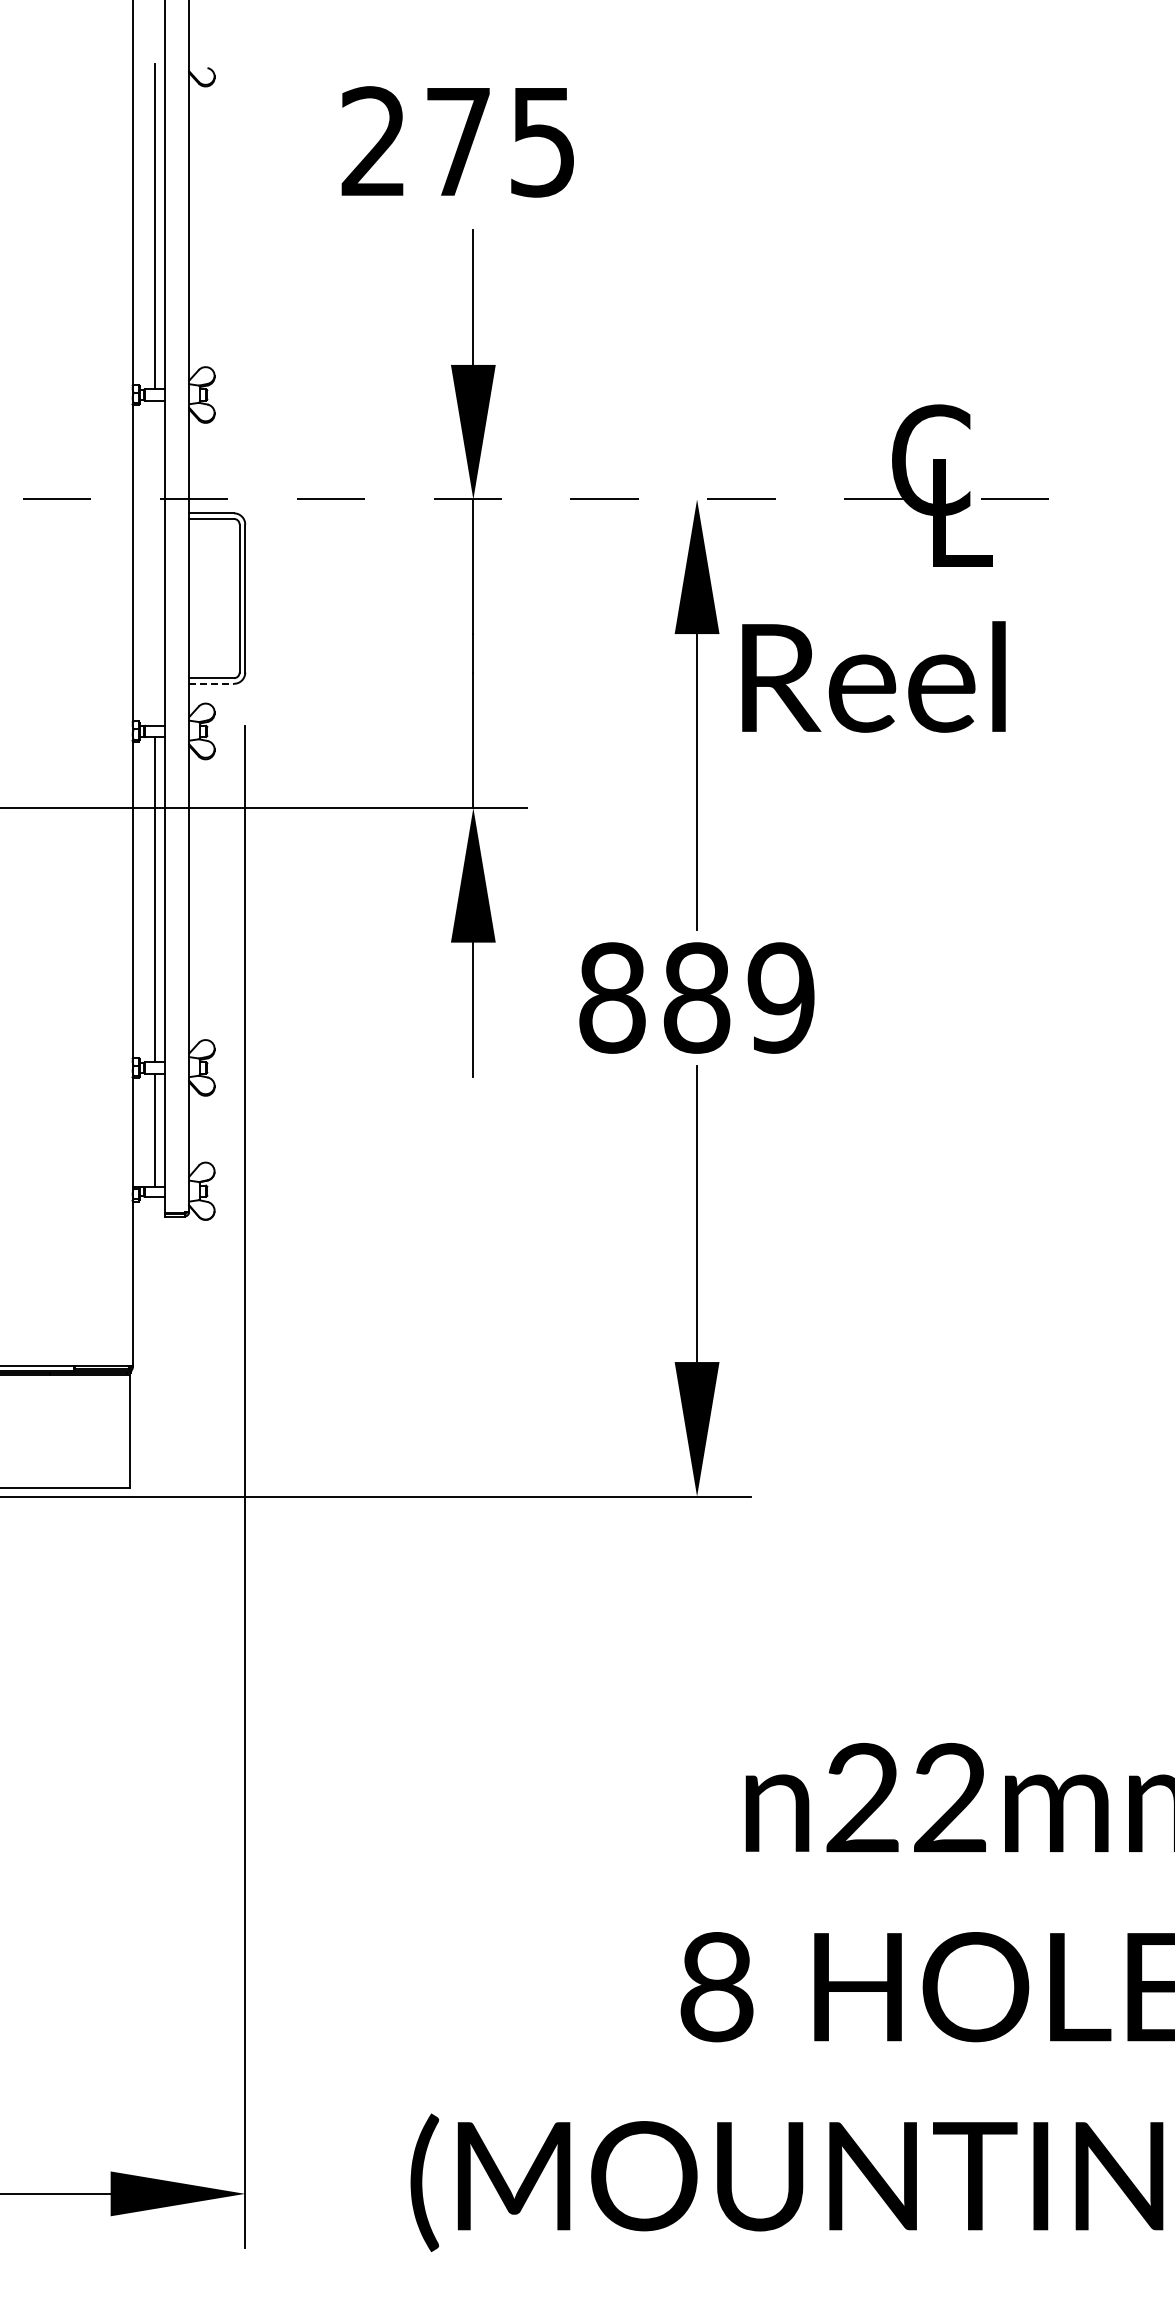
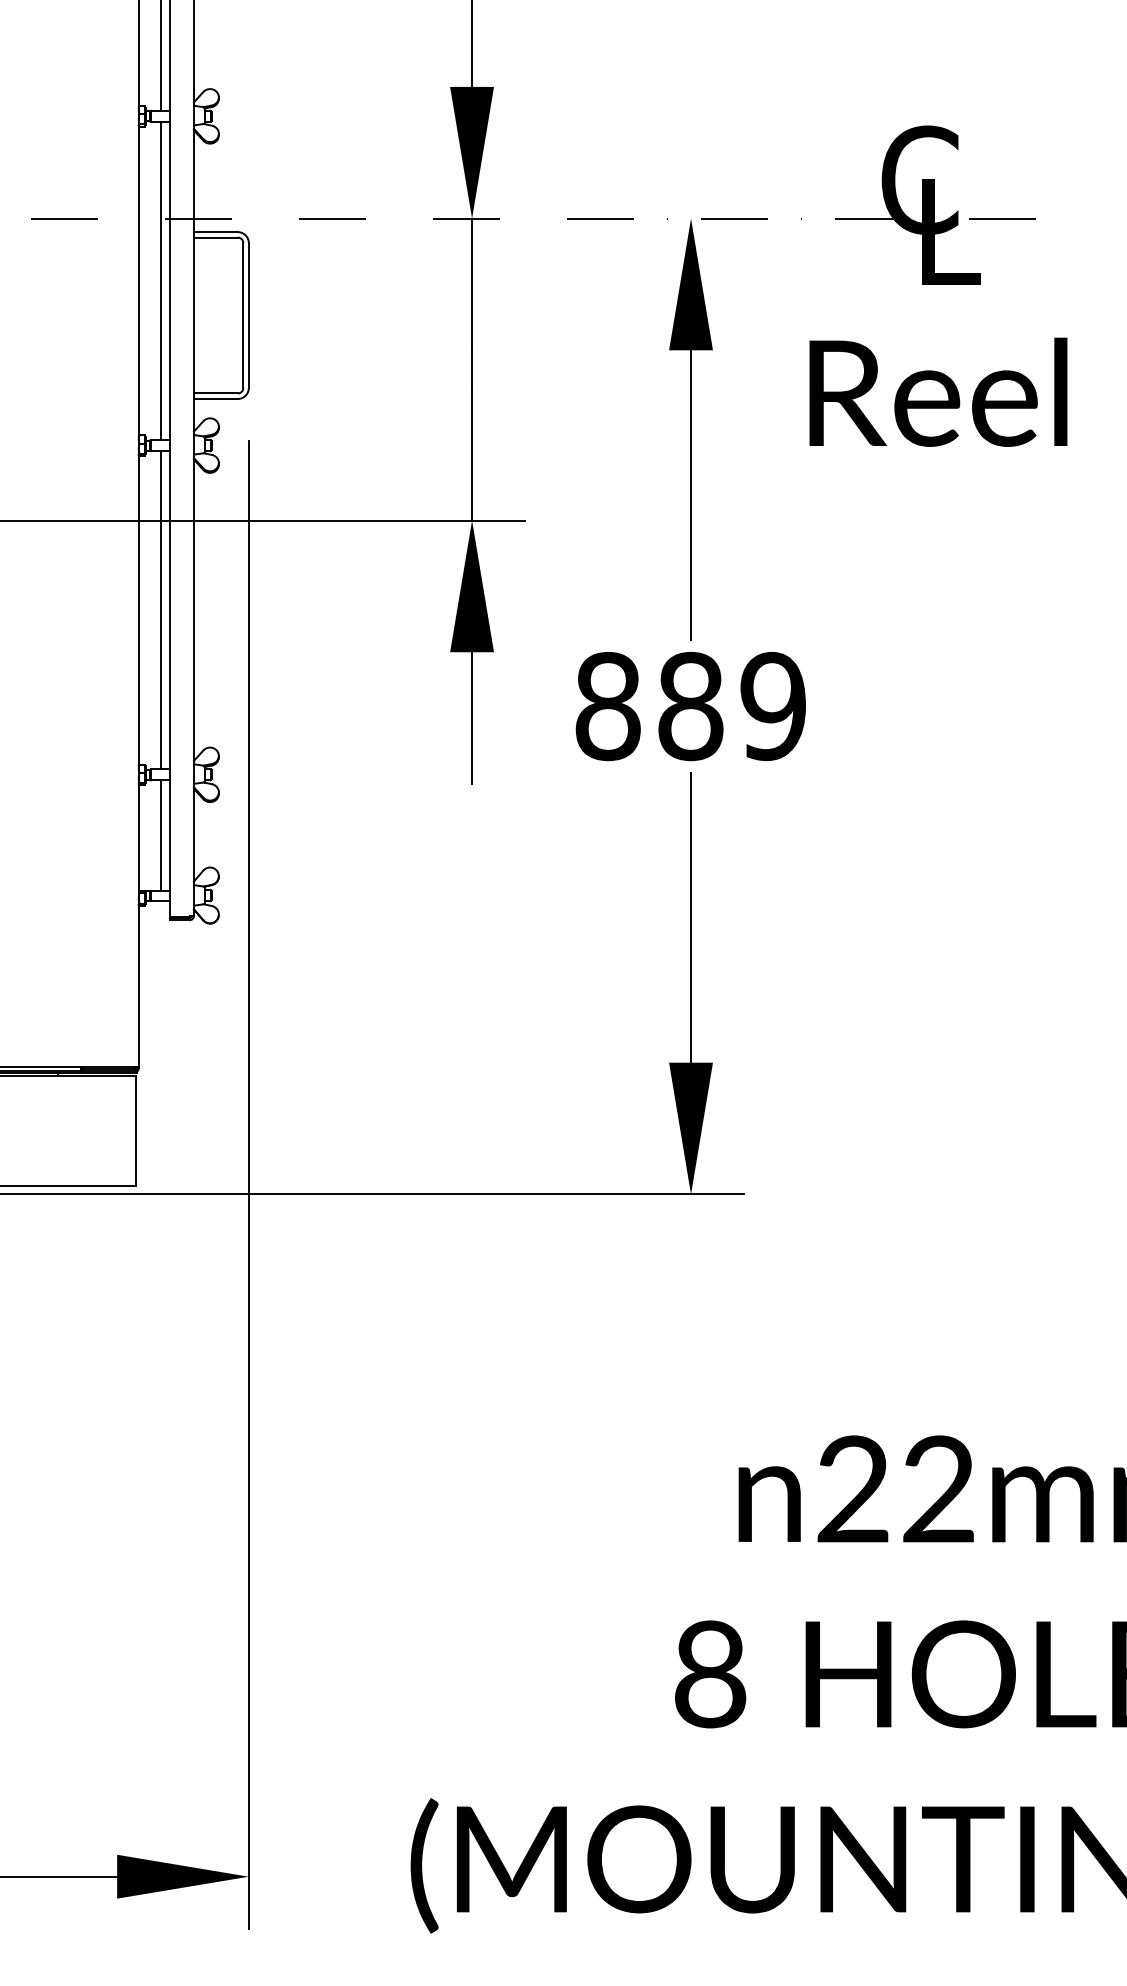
line: (155, 562) -> (161, 280), added
text: (873, 676) -> (938, 391), moved
line: (212, 683) -> (216, 398), dashed -> solid

